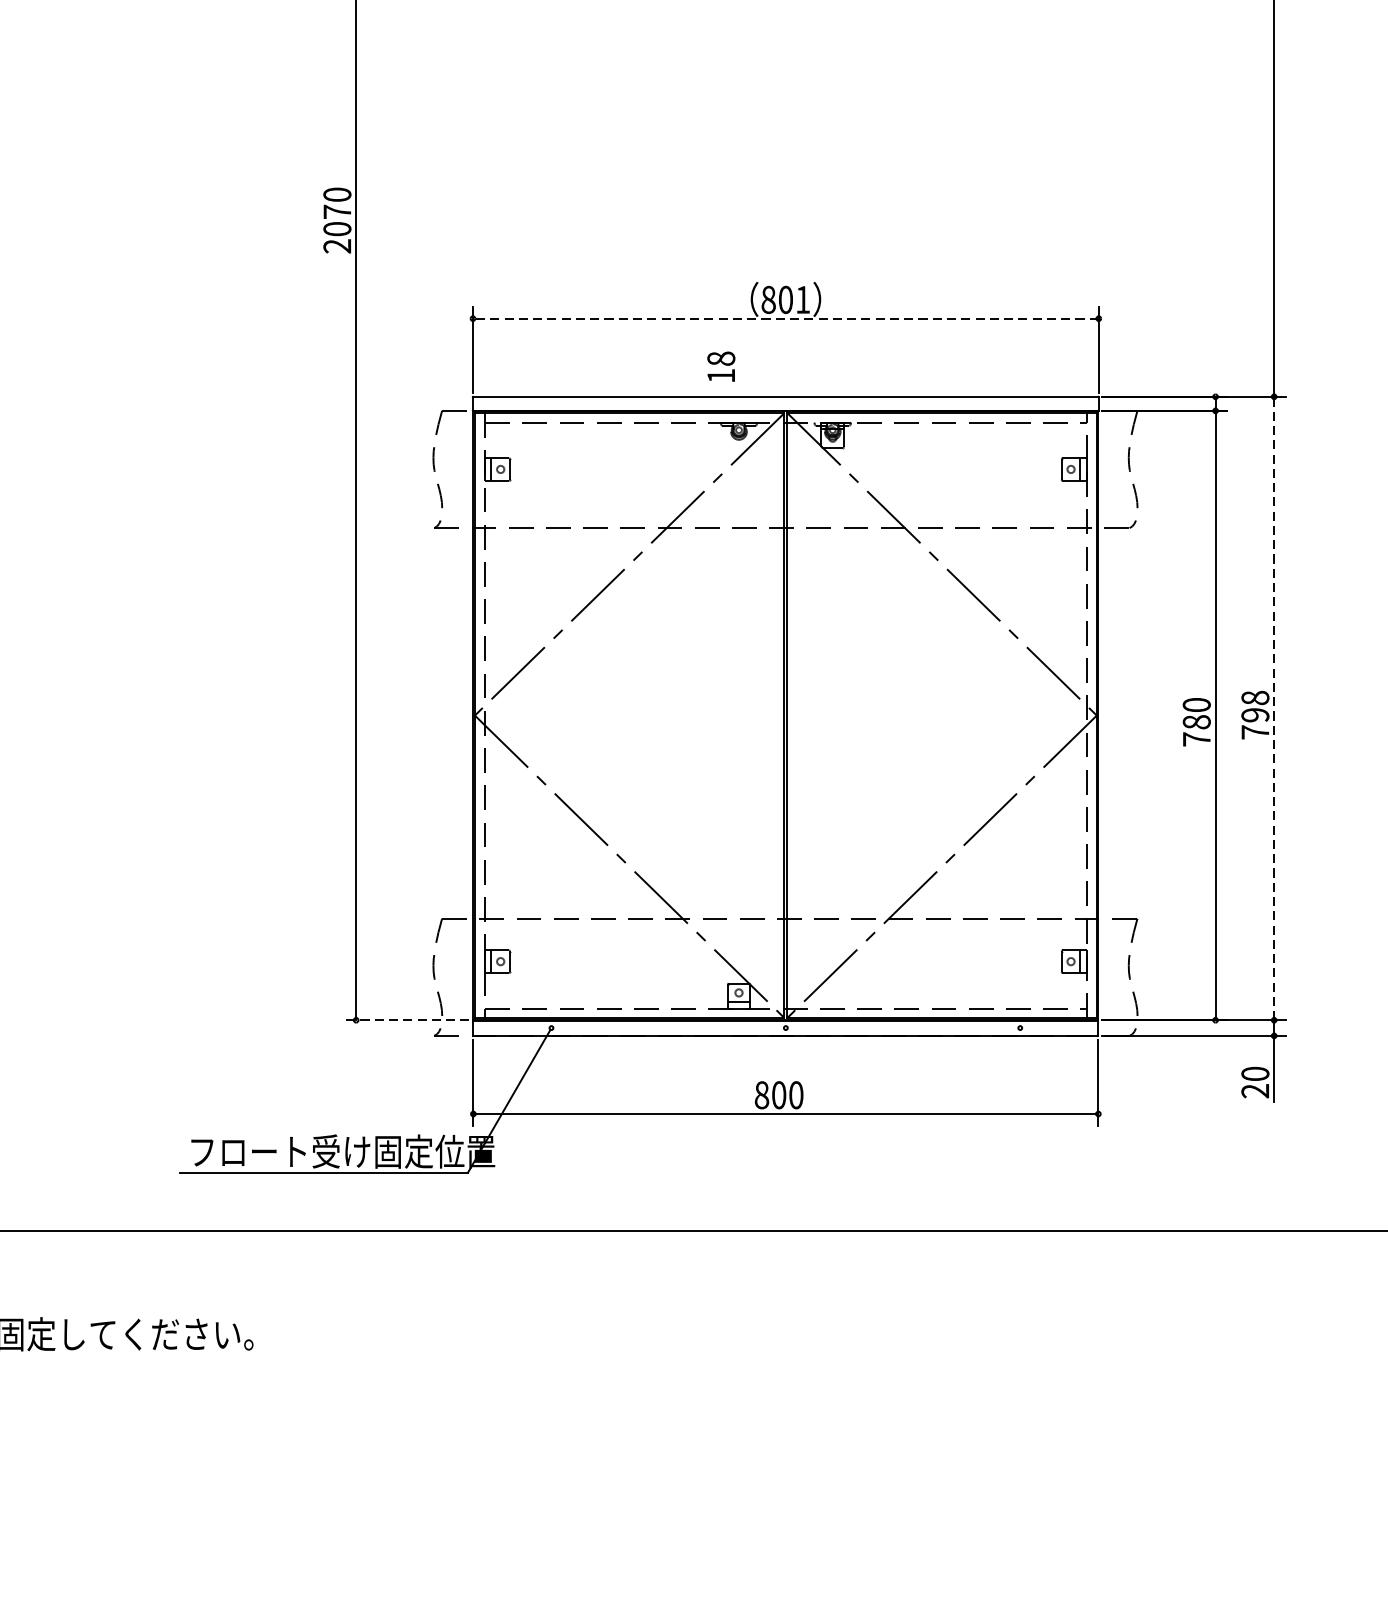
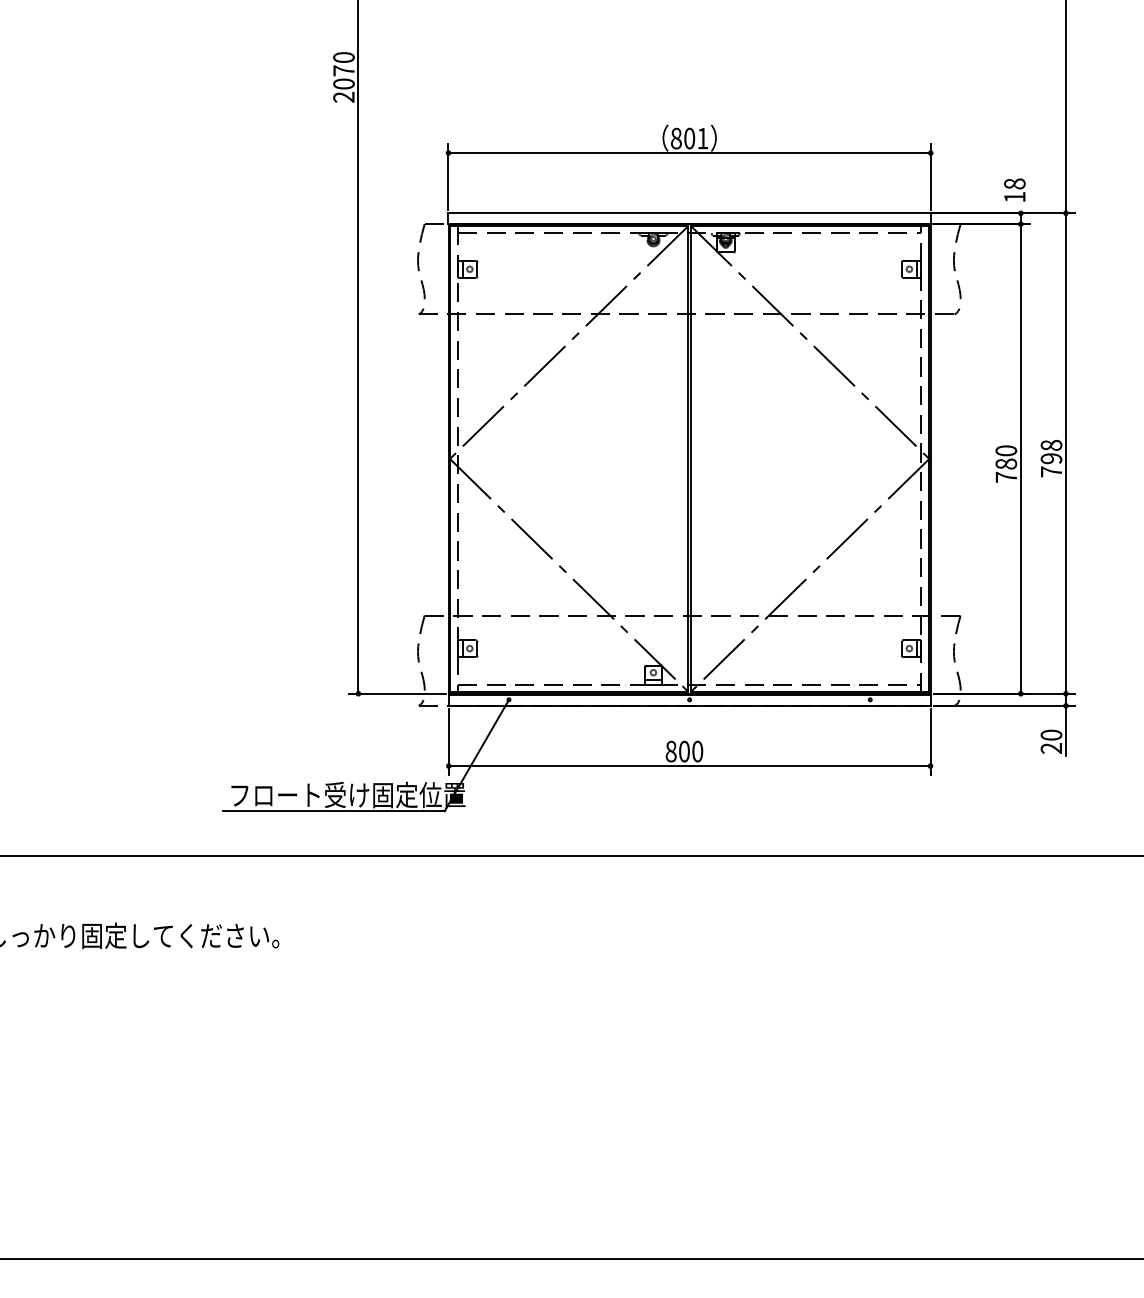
line: (785, 319) -> (689, 153), dashed -> solid
text: (720, 365) -> (1014, 189), moved
line: (1273, 708) -> (1065, 453), dashed -> solid
line: (406, 1019) -> (397, 693), dashed -> solid

